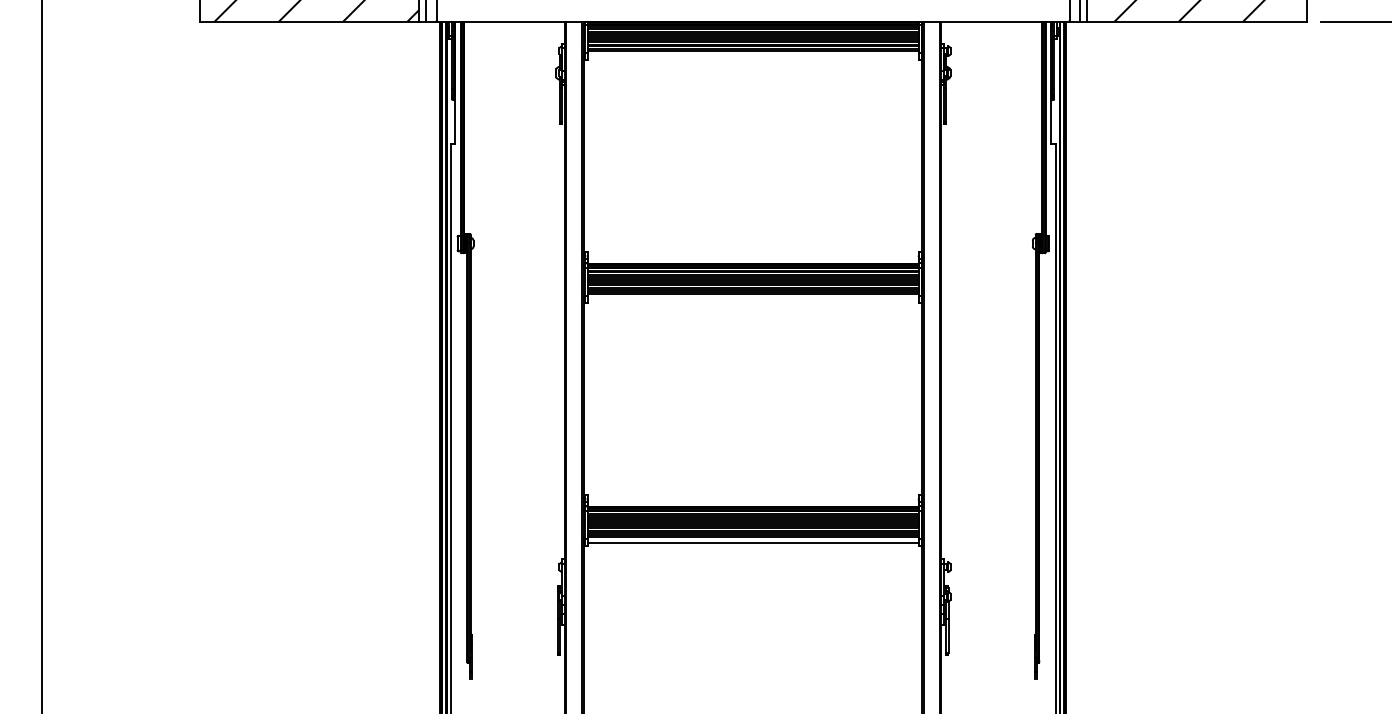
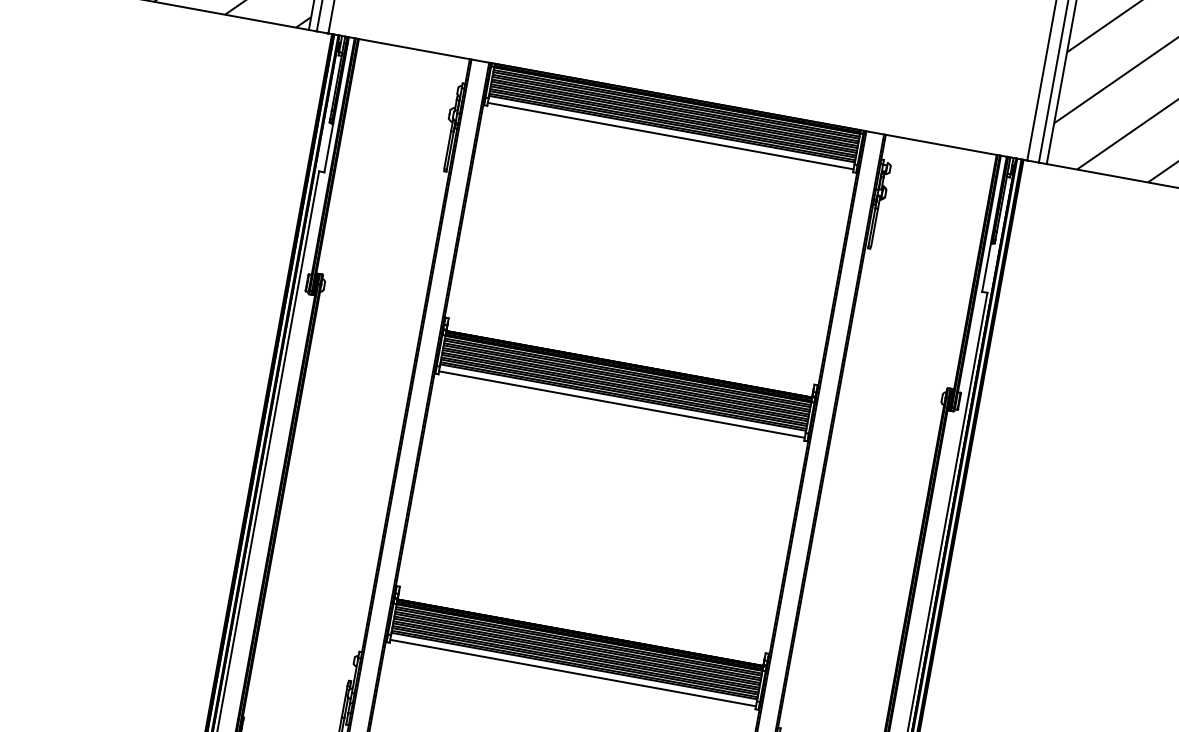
line: (752, 57) -> (669, 136), added
line: (752, 300) -> (621, 404), added

